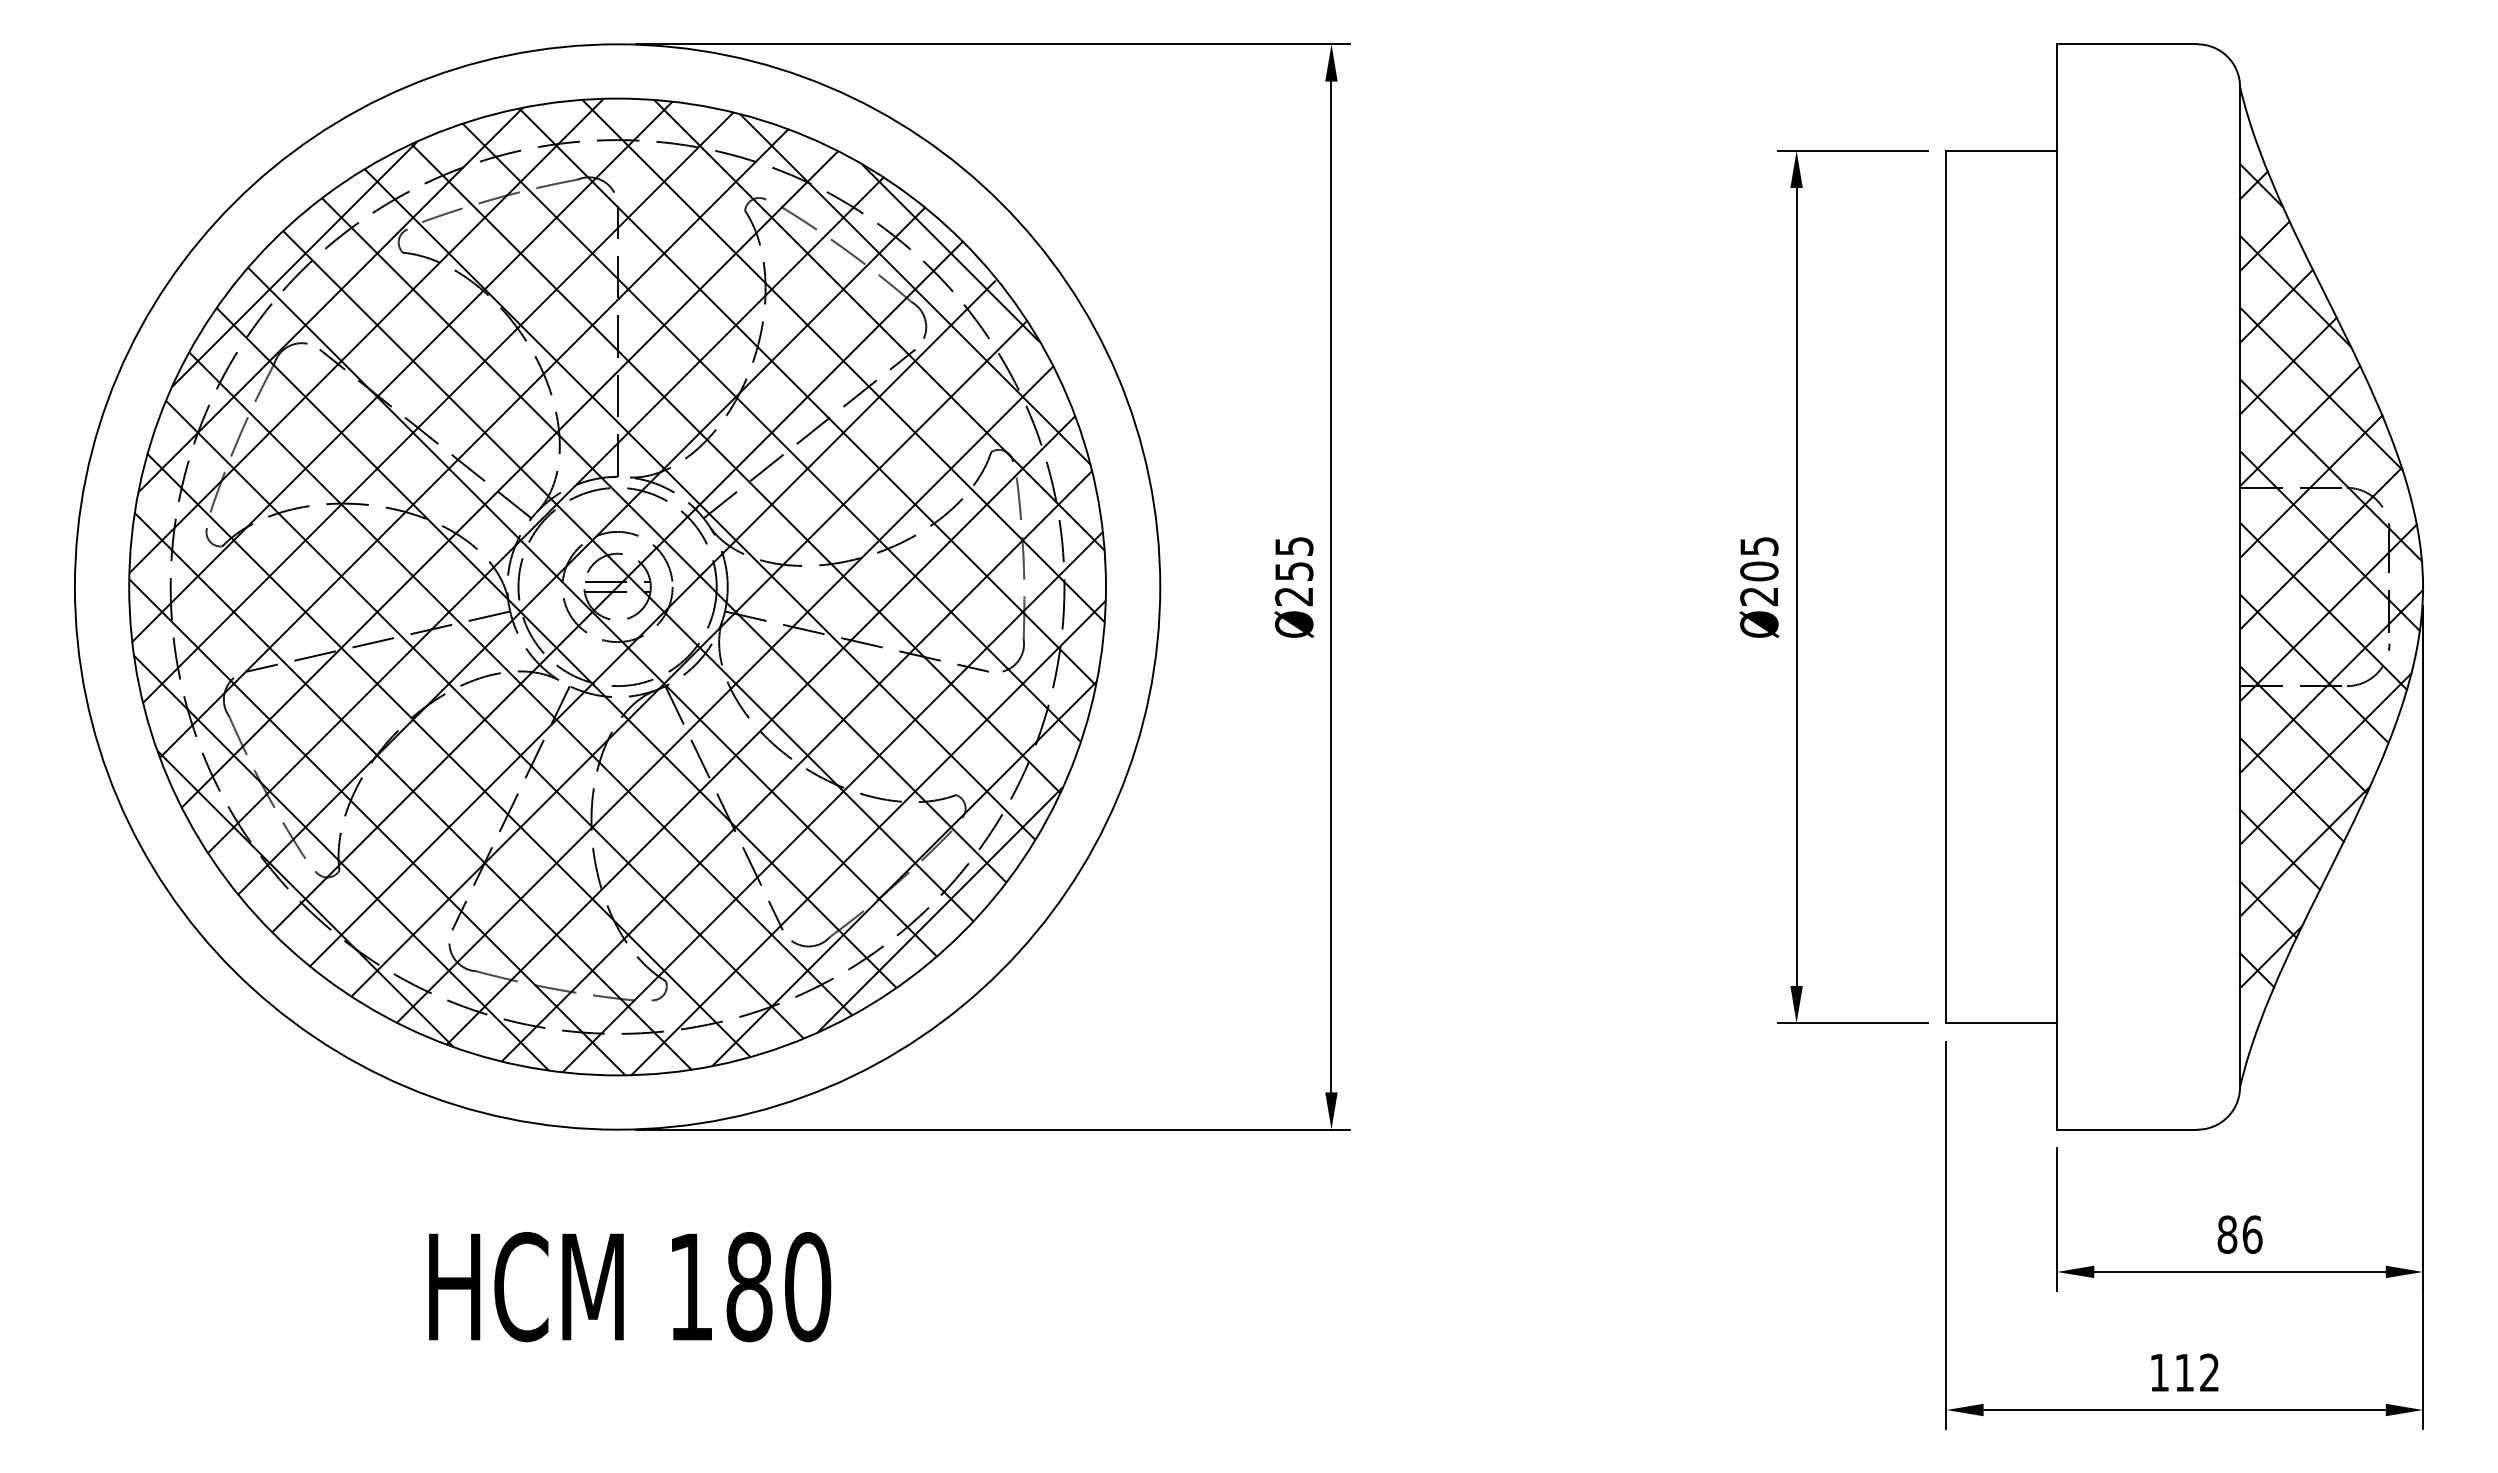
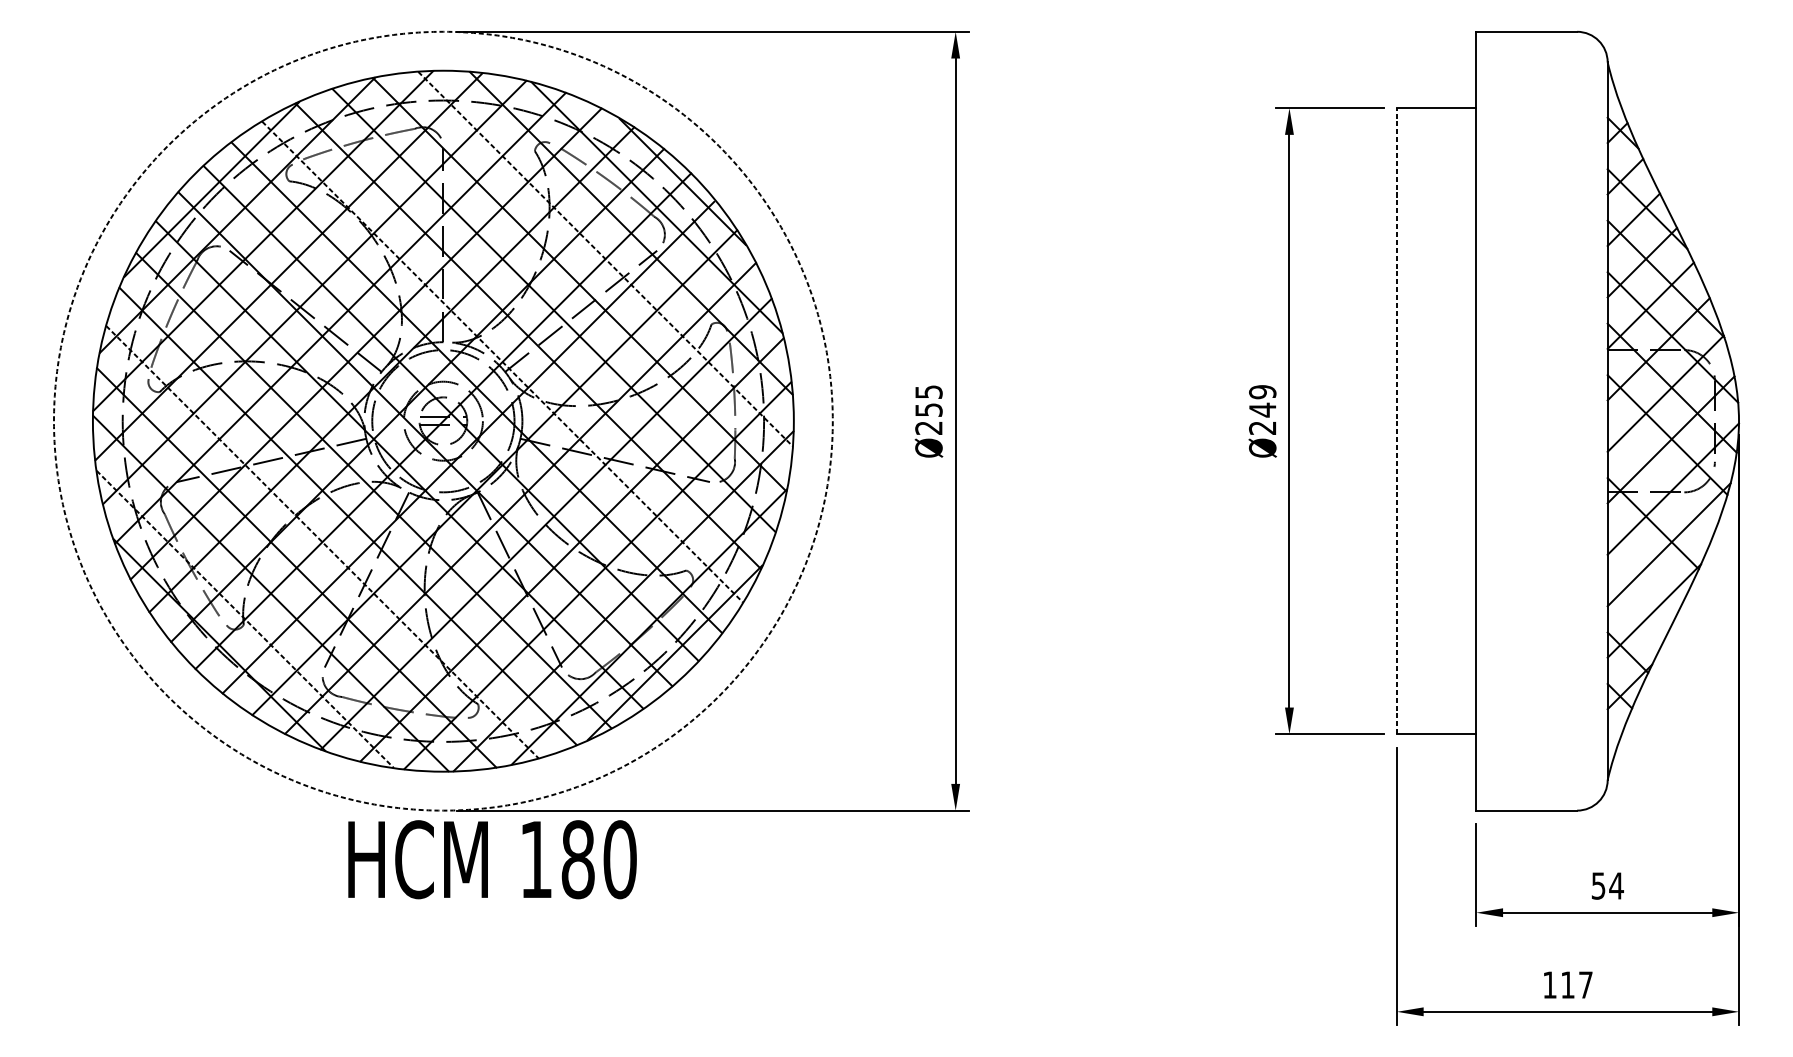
line: (843, 361) -> (605, 259), solid -> dashed
line: (700, 504) -> (502, 362), solid -> dashed
text: (1759, 559) -> (1262, 401), Ø205 -> Ø249
circle: (617, 586) -> (443, 420), solid -> dashed
line: (1946, 586) -> (1397, 420), solid -> dashed
line: (2313, 667) -> (1660, 478), removed
line: (449, 755) -> (322, 542), solid -> dashed
line: (2291, 789) -> (1644, 566), removed
line: (2280, 849) -> (1636, 609), removed
line: (341, 863) -> (245, 619), solid -> dashed
text: (2239, 1234) -> (1607, 885), 86 -> 54
text: (630, 1287) -> (492, 860), moved
text: (2209, 1372) -> (1585, 984), 112 -> 117

